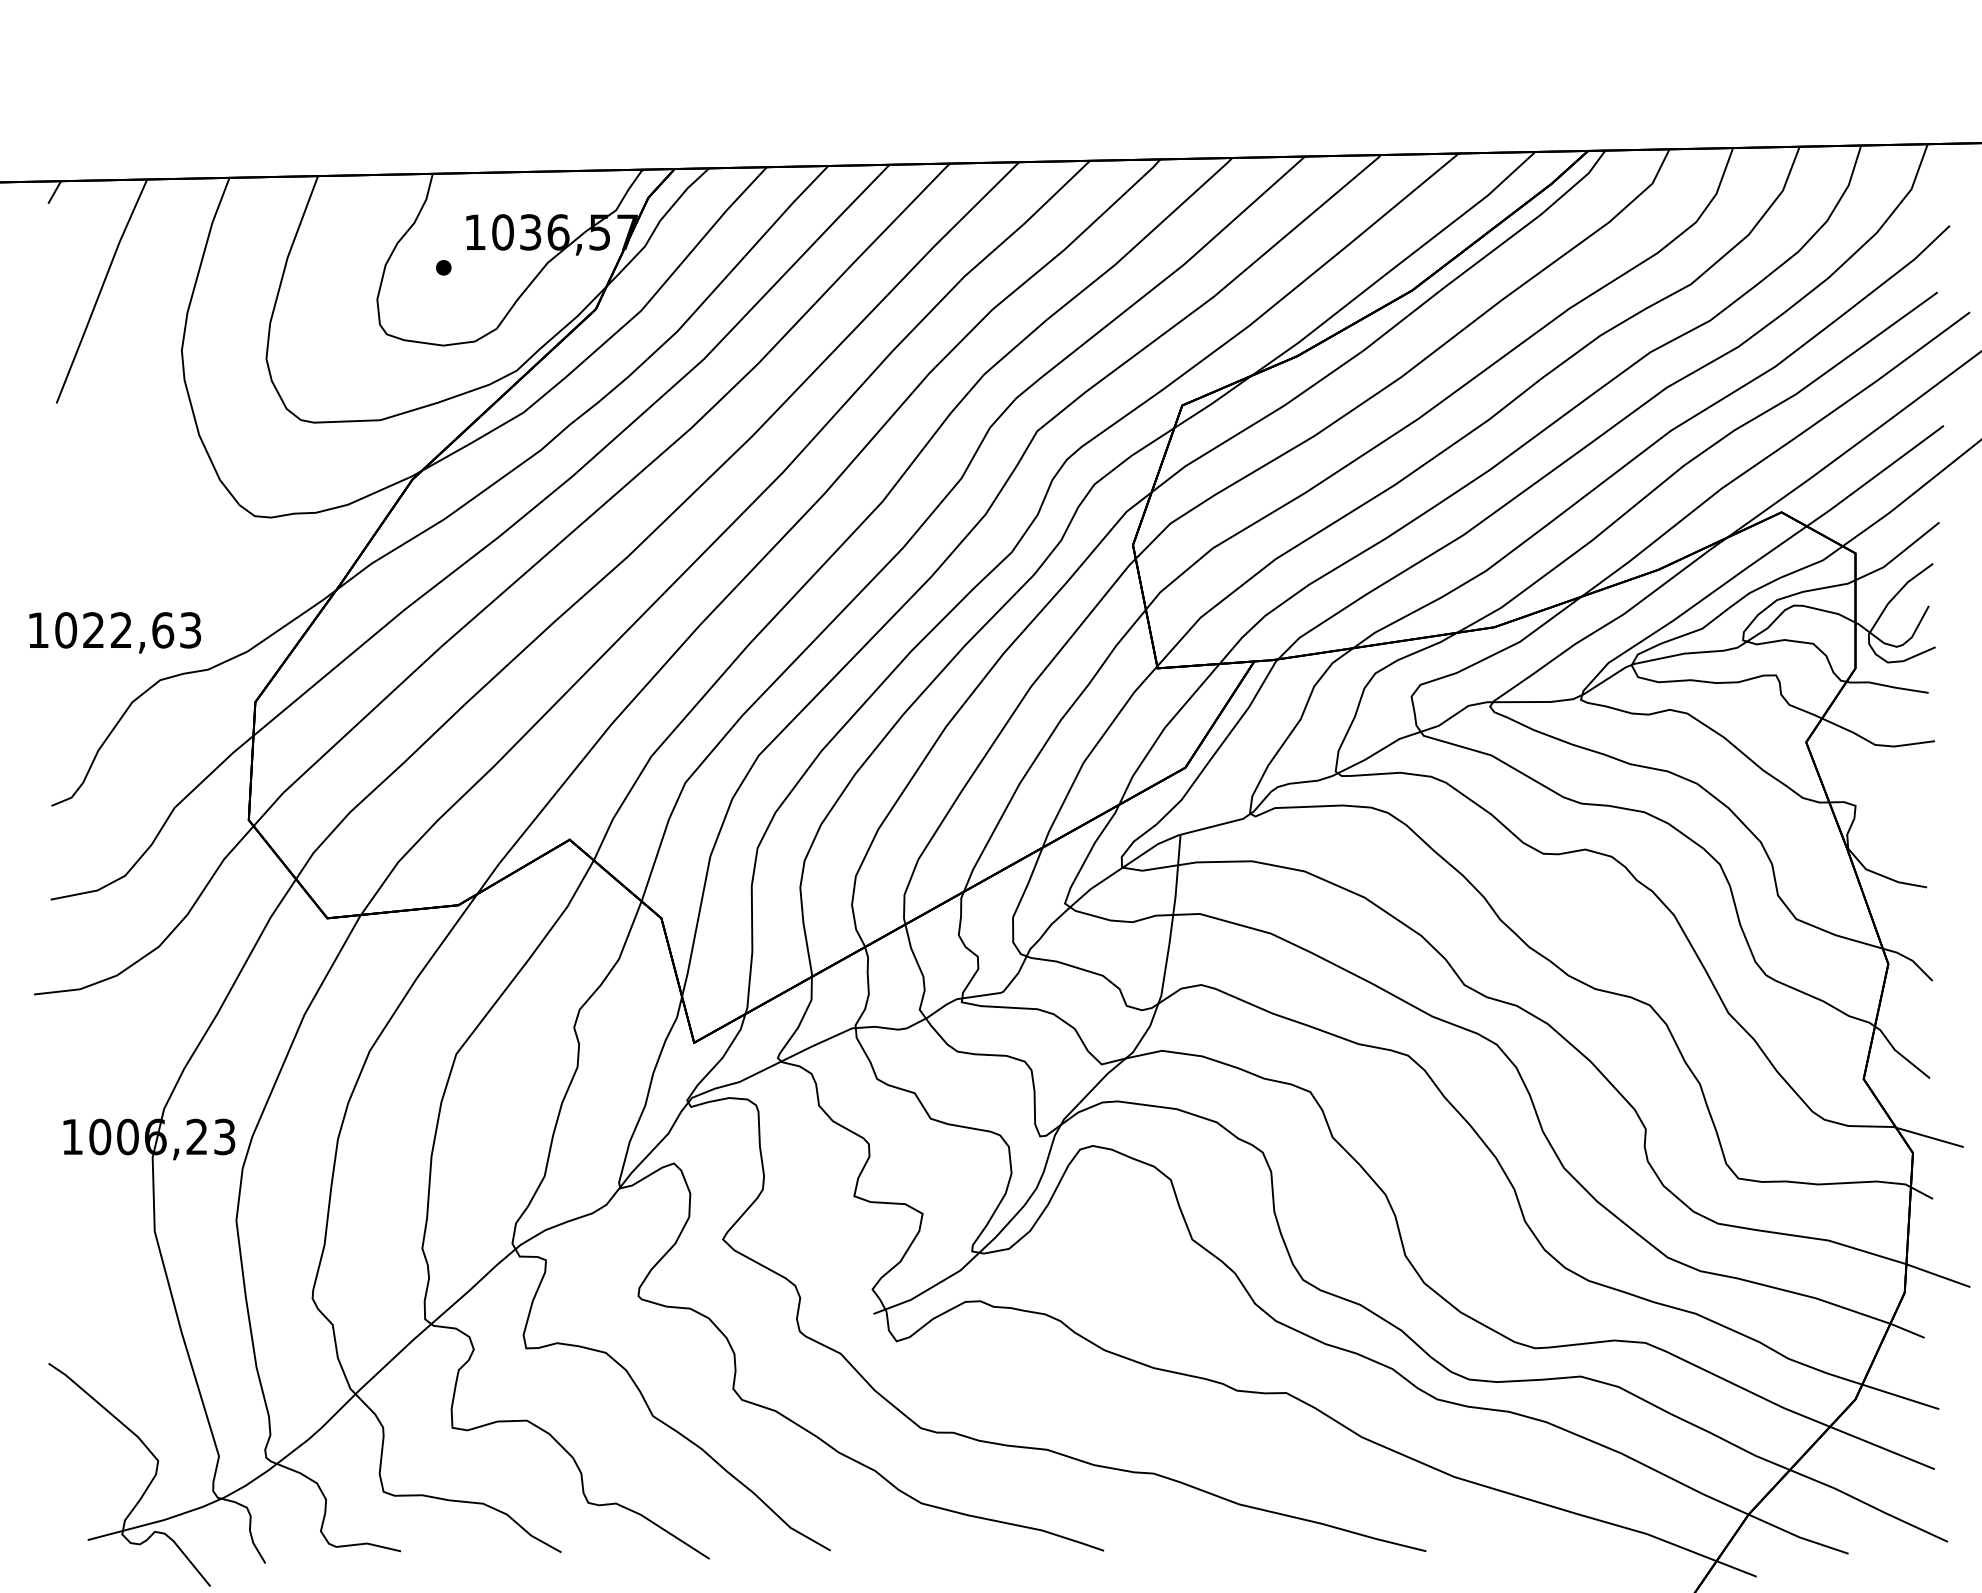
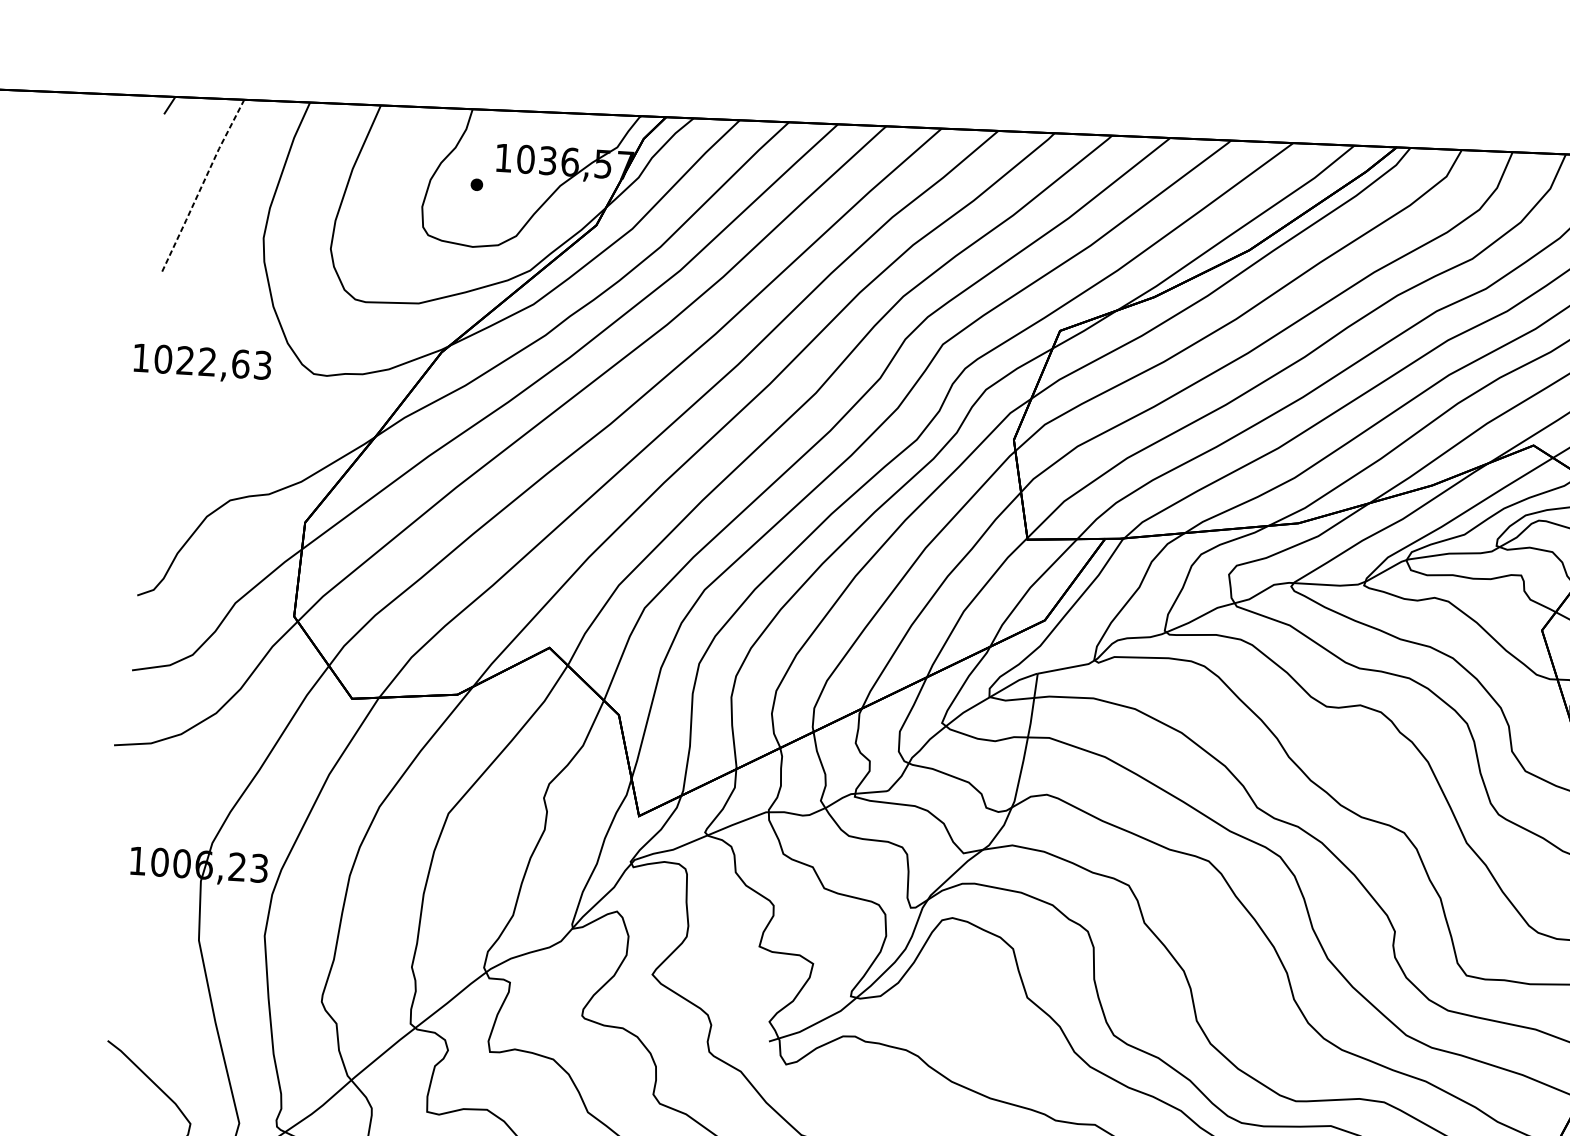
line: (100, 291) -> (201, 186), solid -> dashed
text: (115, 632) -> (202, 363), moved

